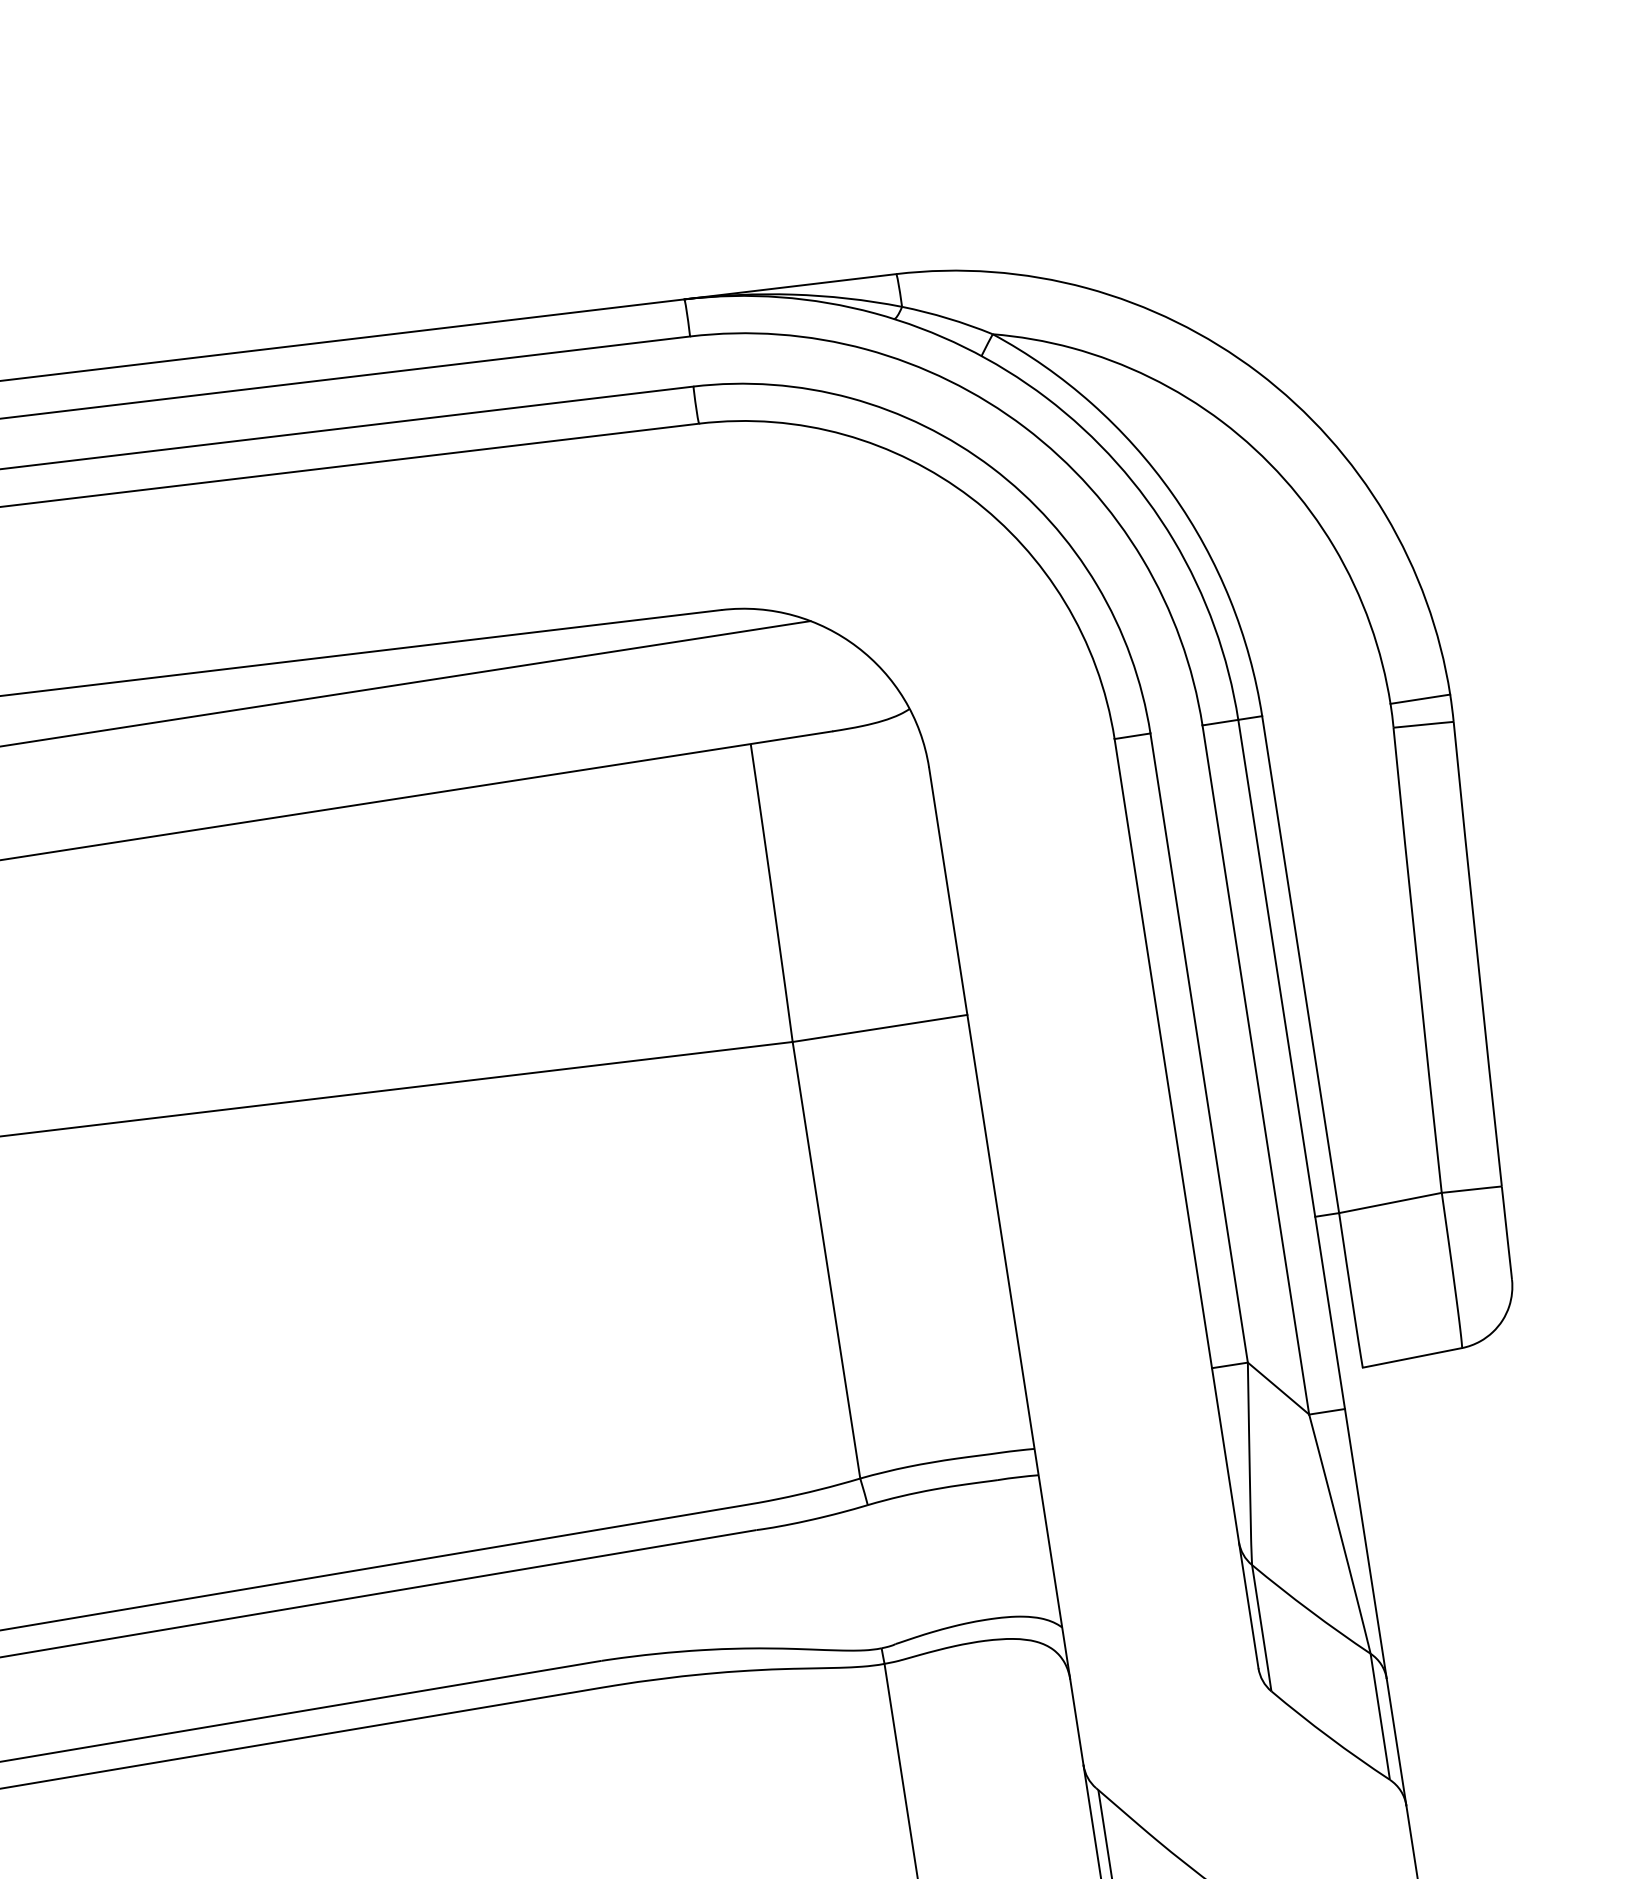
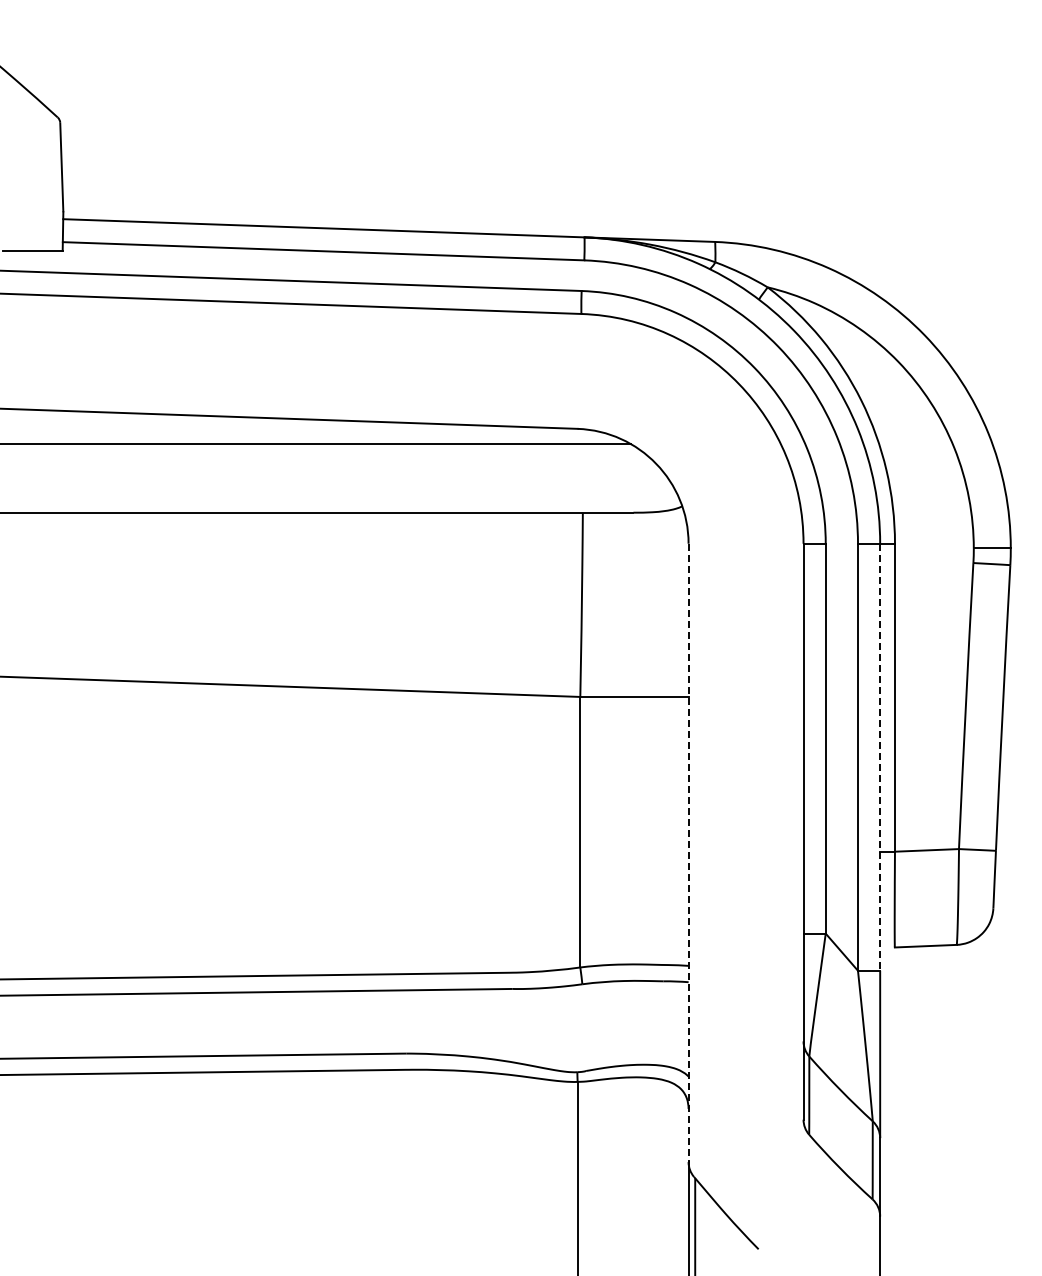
line: (1292, 1064) -> (880, 757), solid -> dashed
line: (1006, 1267) -> (688, 853), solid -> dashed

